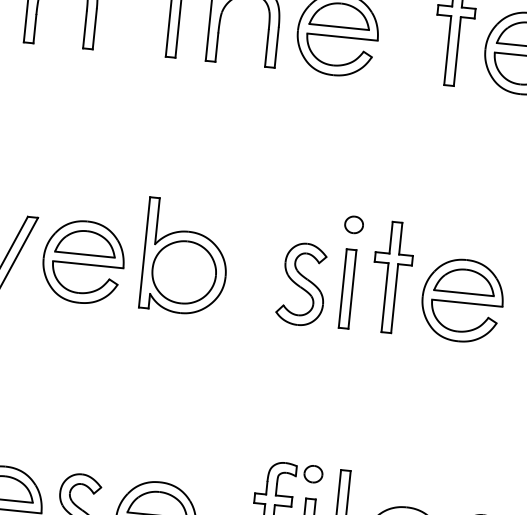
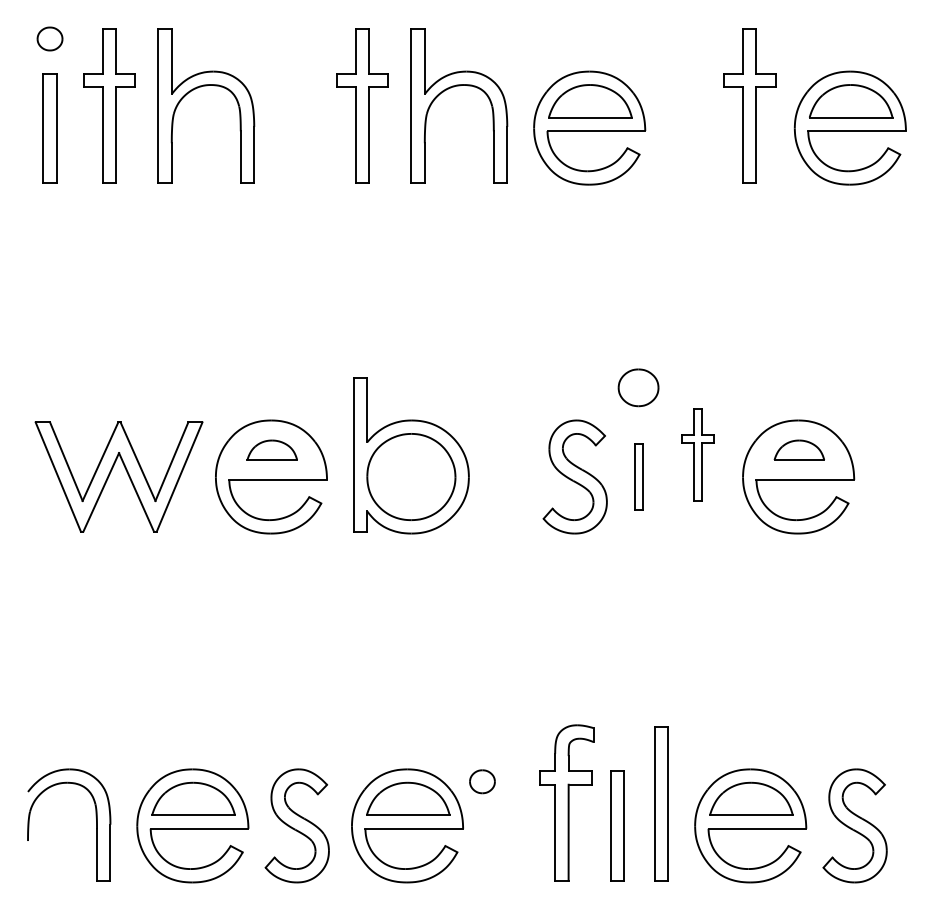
part: (354, 224) -> (638, 387), size x1.6
part: (86, 243) -> (272, 450), size x0.6
part: (391, 277) -> (697, 454), size x0.6
part: (465, 281) -> (799, 450), size x0.6
part: (347, 288) -> (638, 476), size x0.6
part: (313, 474) -> (482, 781), moved

